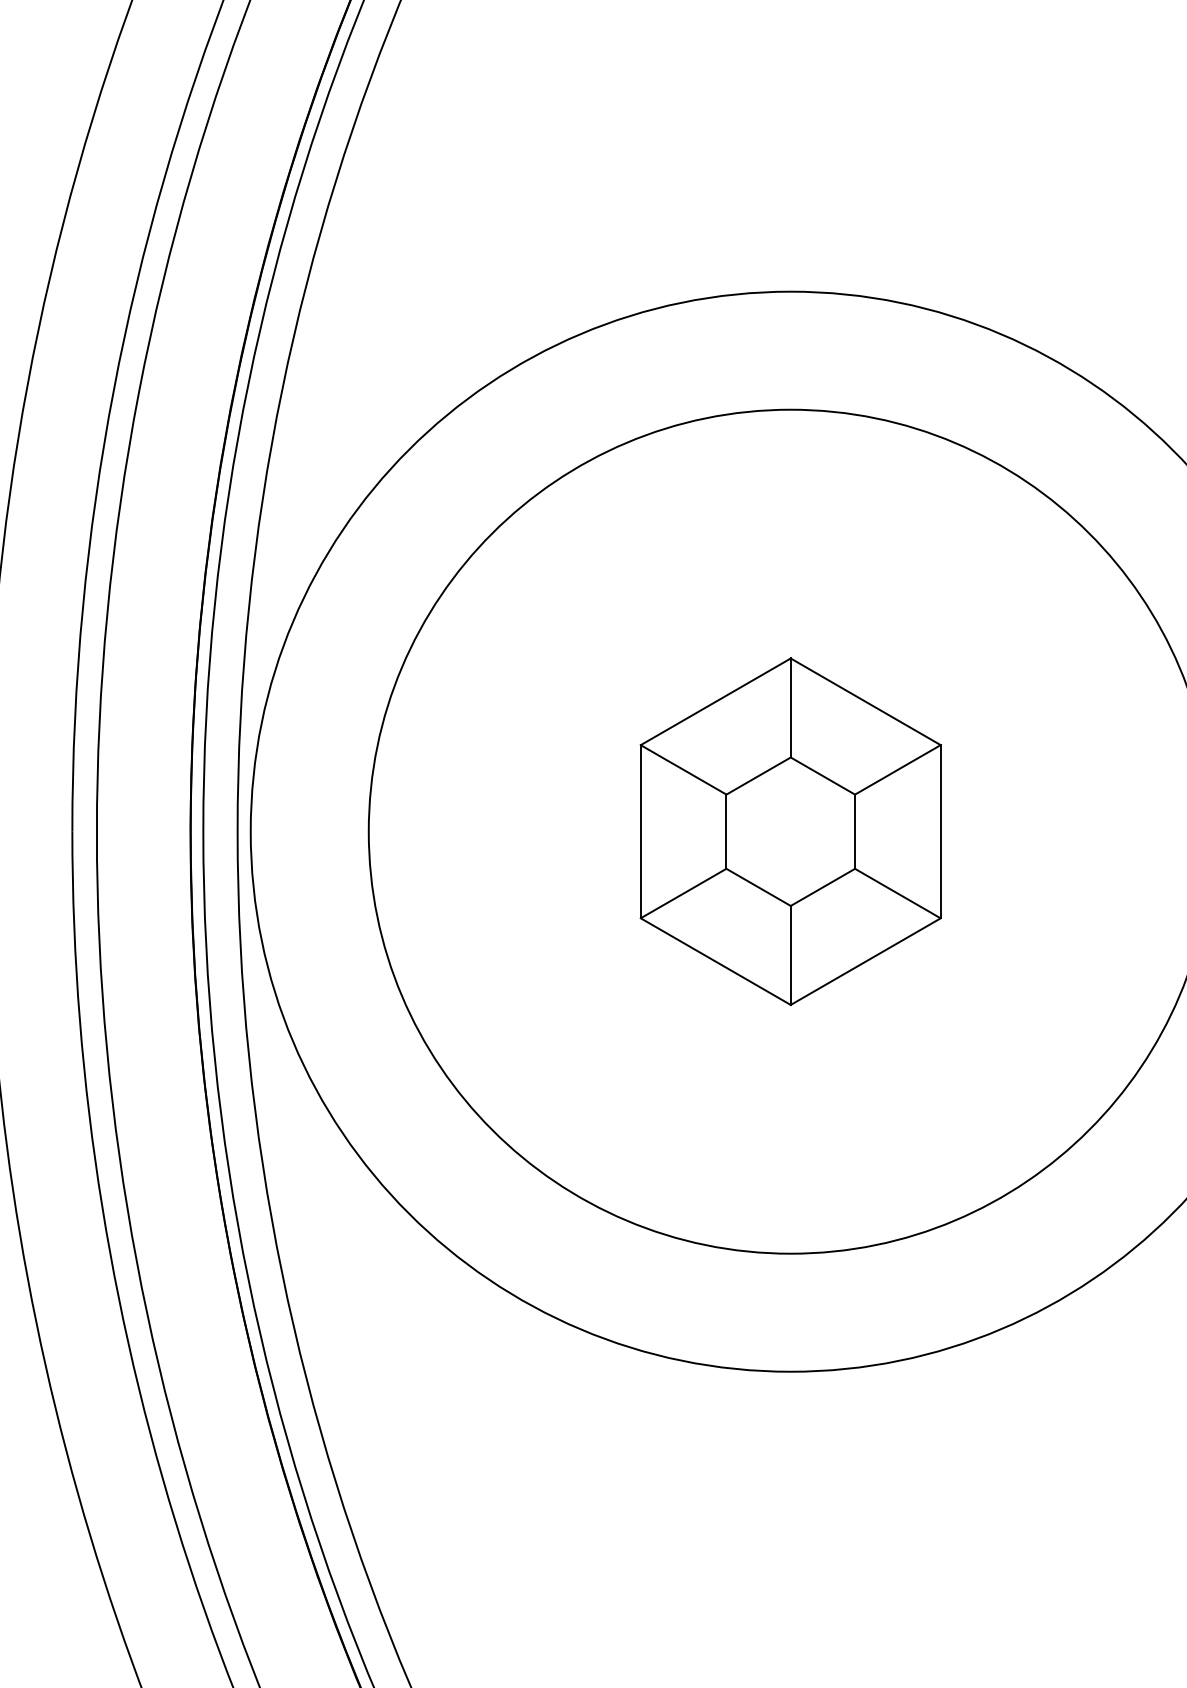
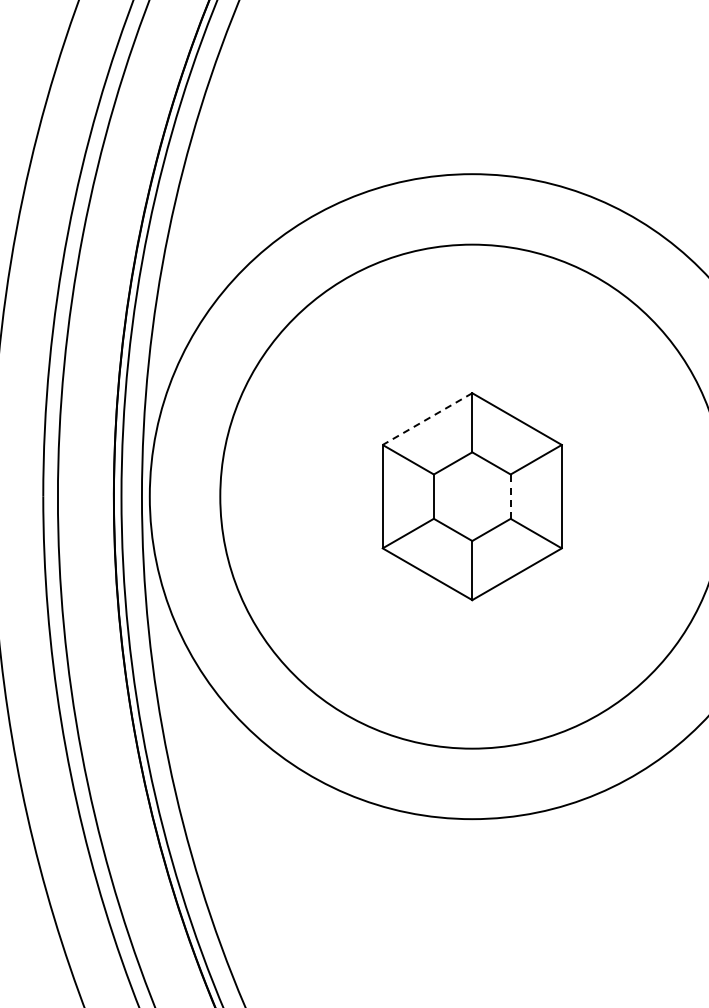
line: (715, 702) -> (427, 419), solid -> dashed
line: (854, 831) -> (510, 496), solid -> dashed

